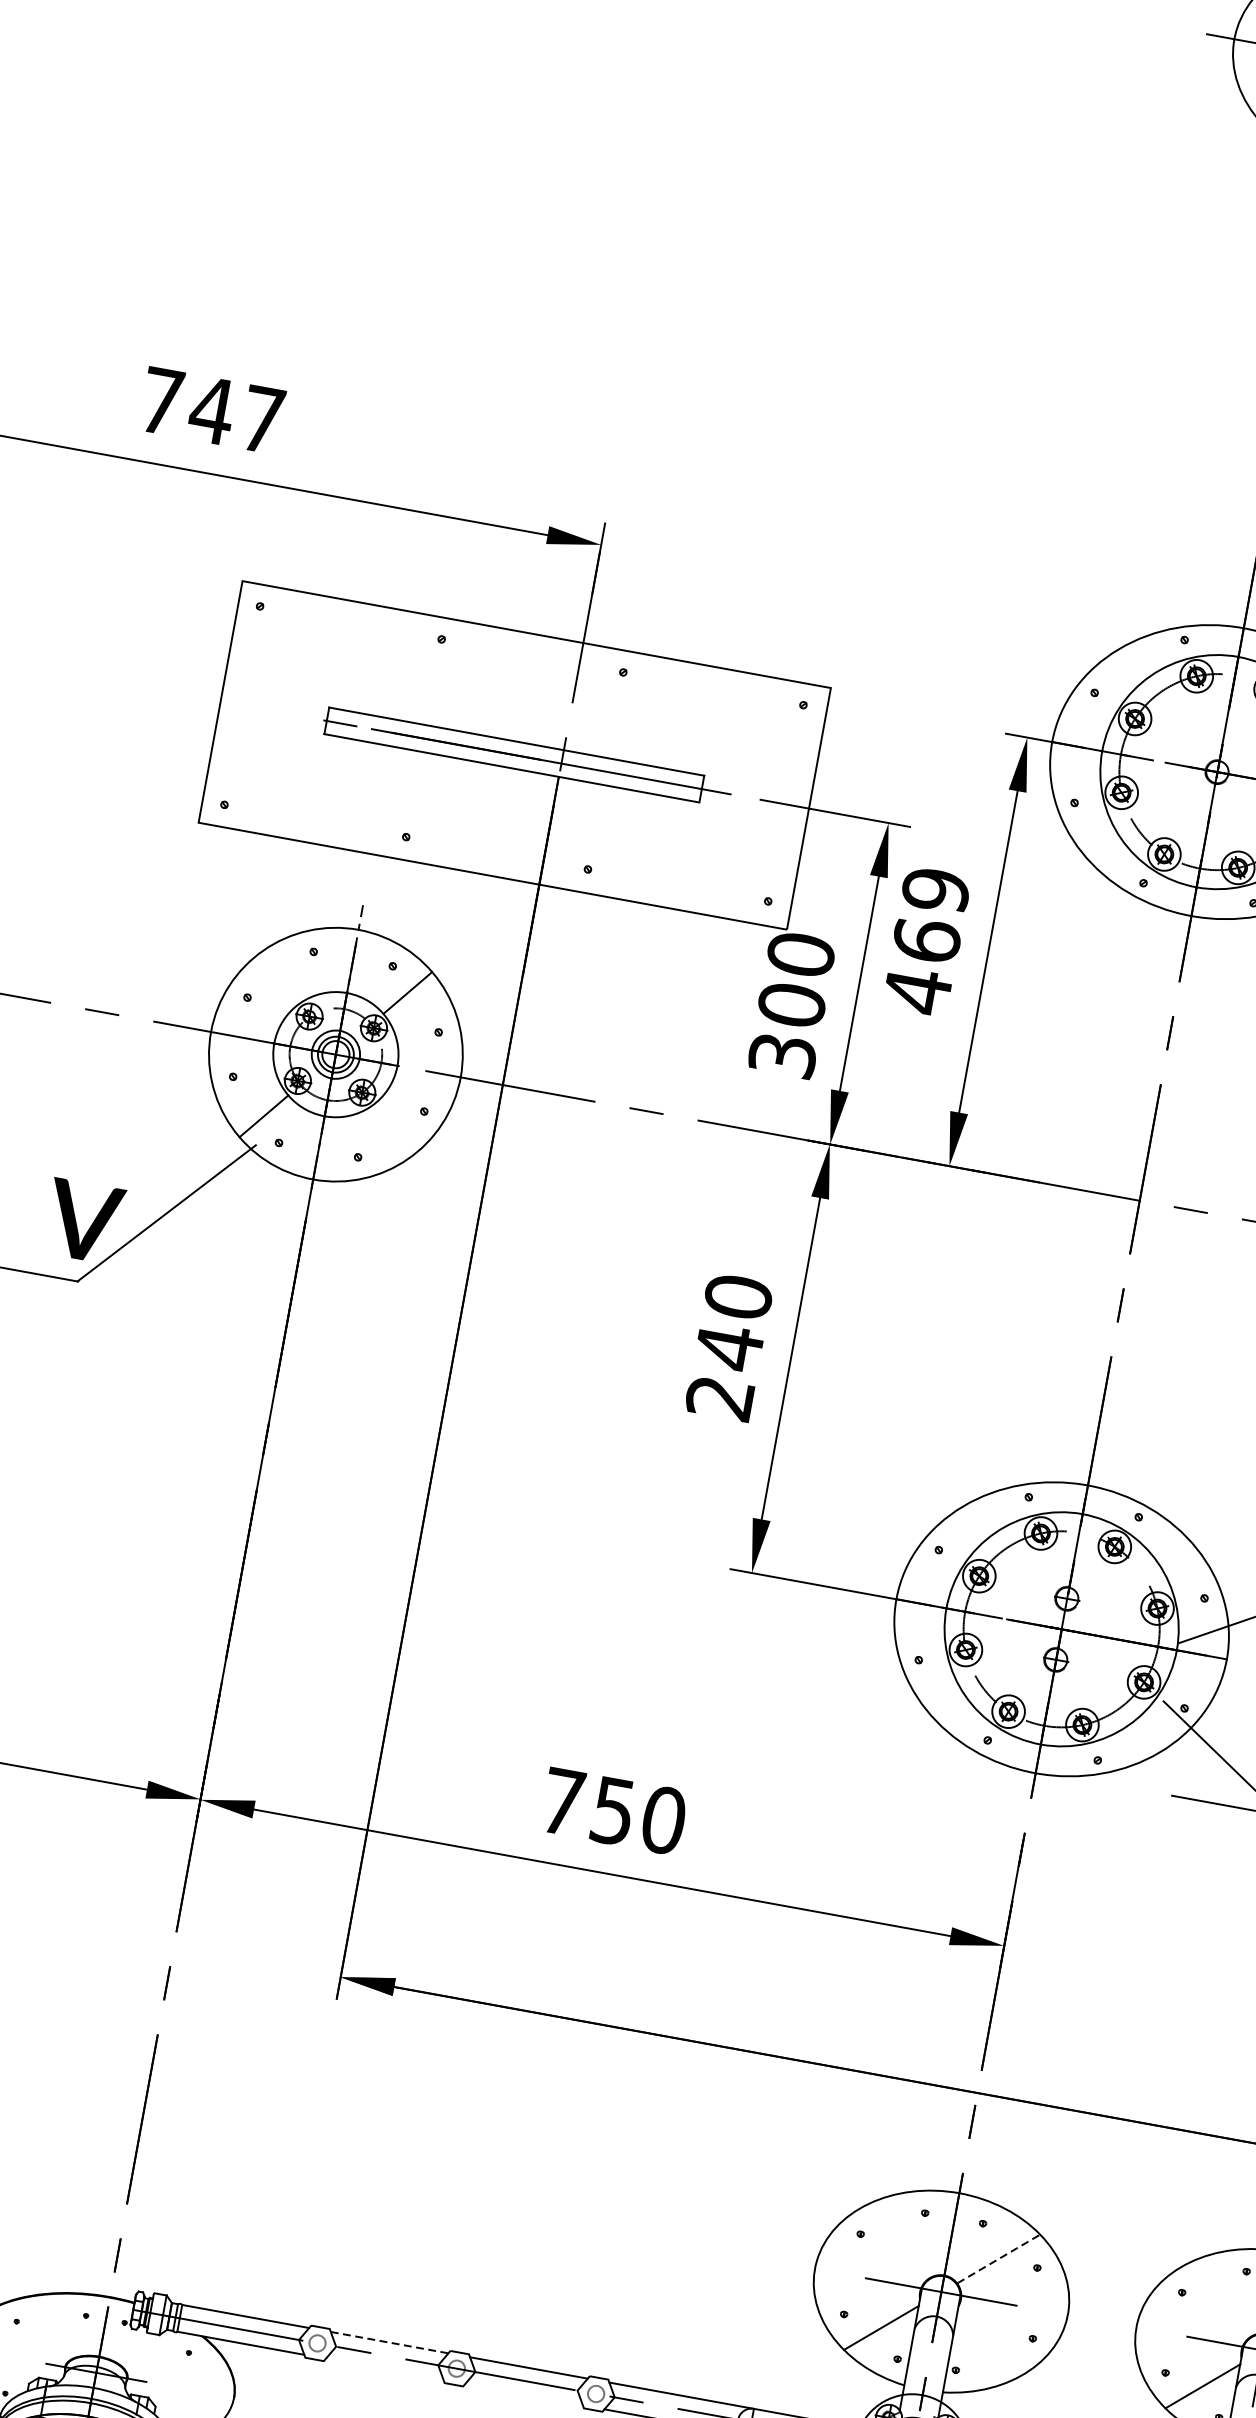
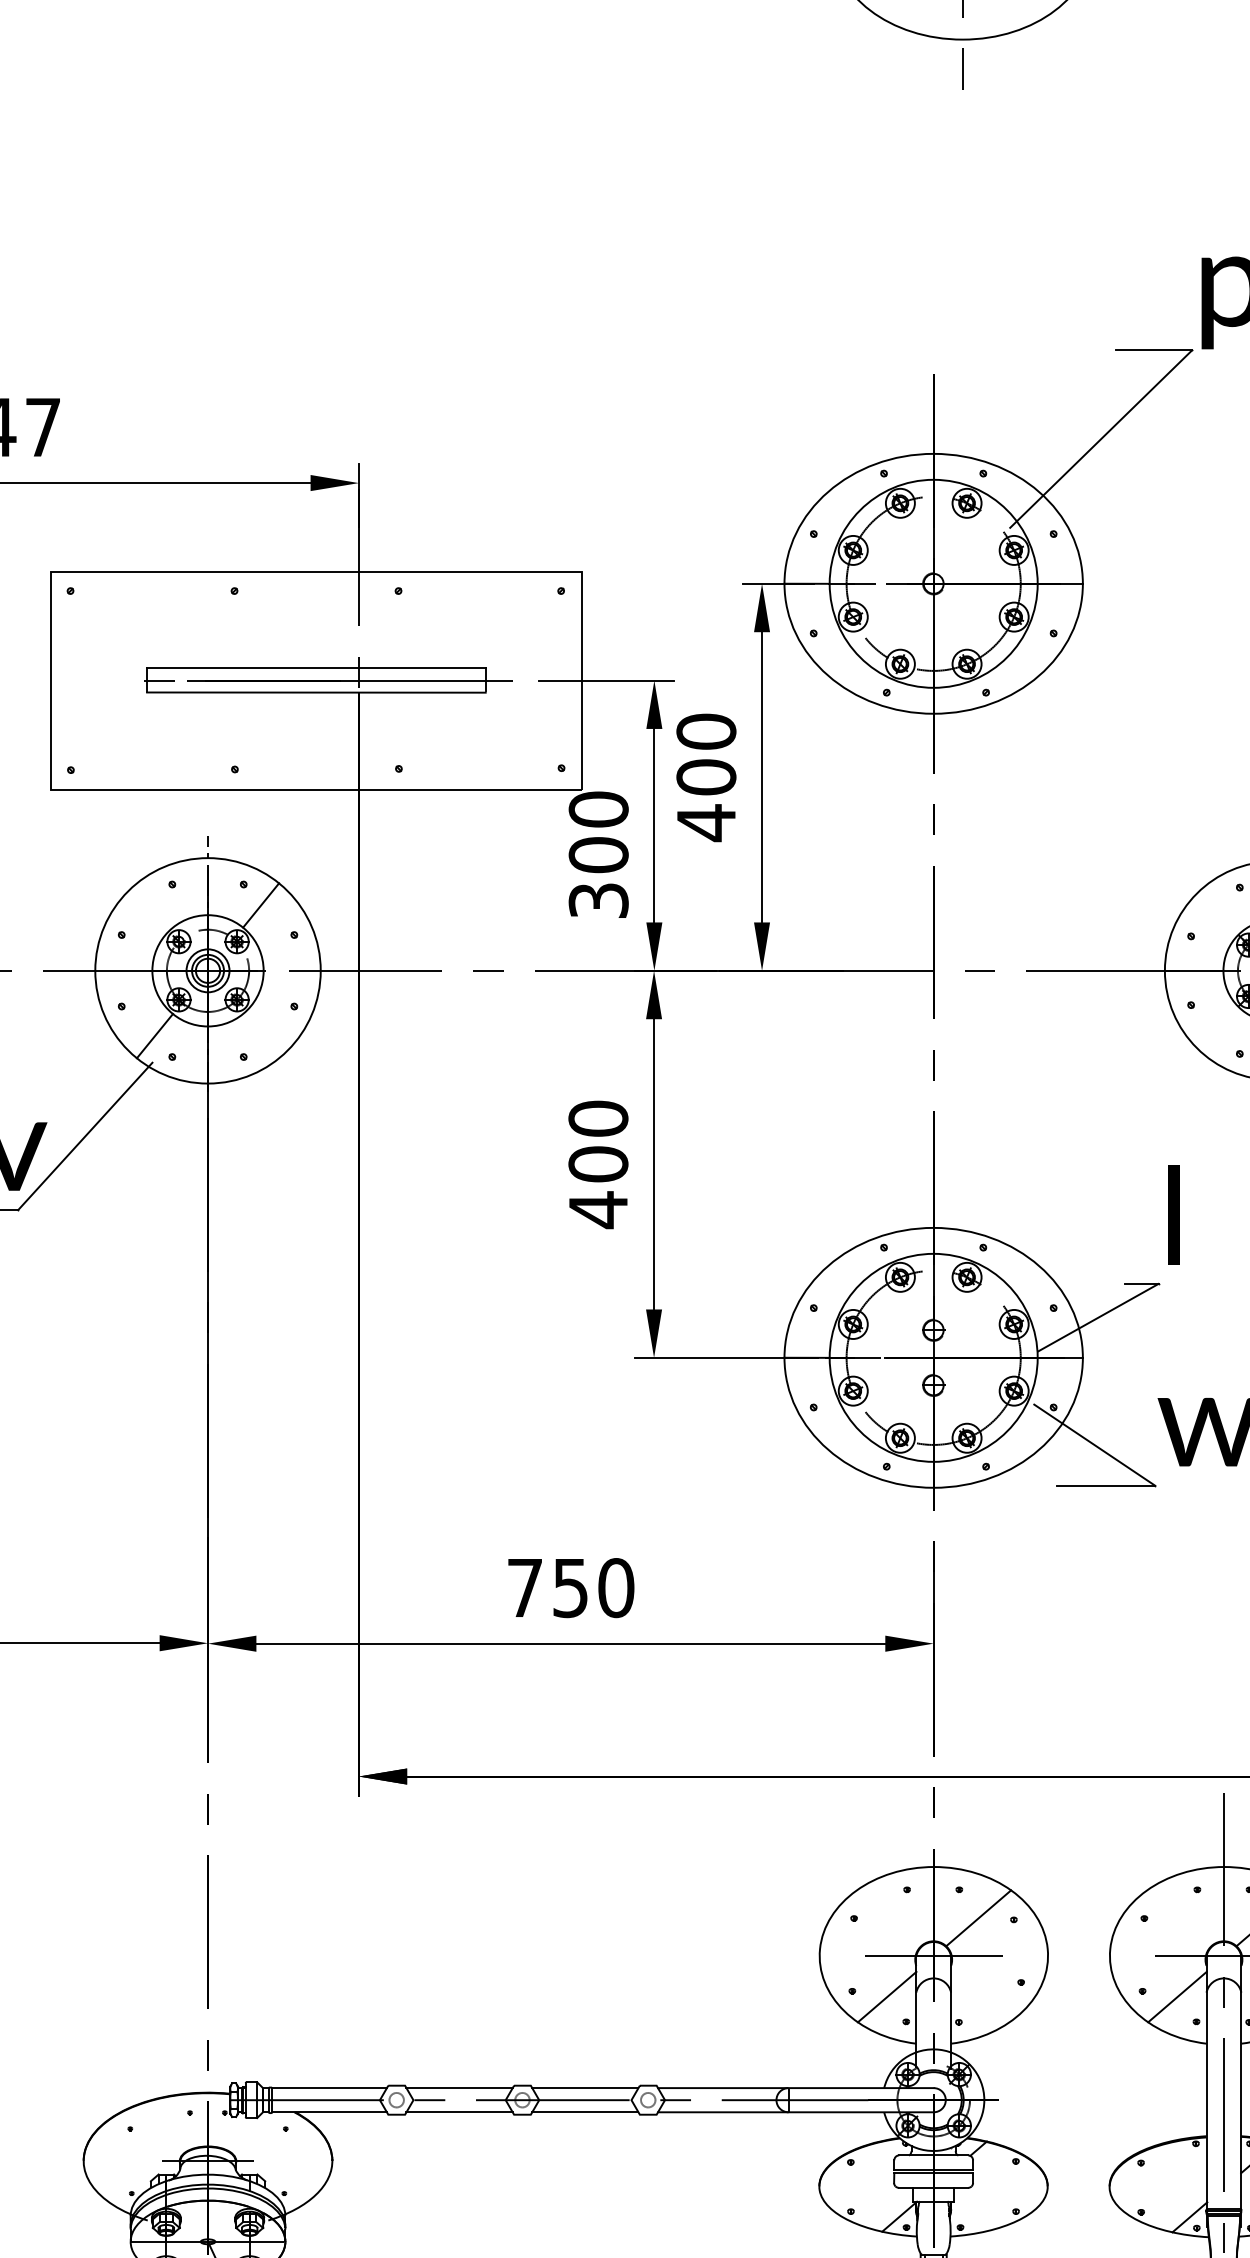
text: (931, 915) -> (706, 754), 469 -> 400
text: (724, 1373) -> (598, 1187), 240 -> 400
line: (998, 2259) -> (978, 1918), dashed -> solid
line: (390, 2343) -> (460, 2088), dashed -> solid
line: (384, 2369) -> (459, 2112), added
line: (524, 2394) -> (585, 2112), added

